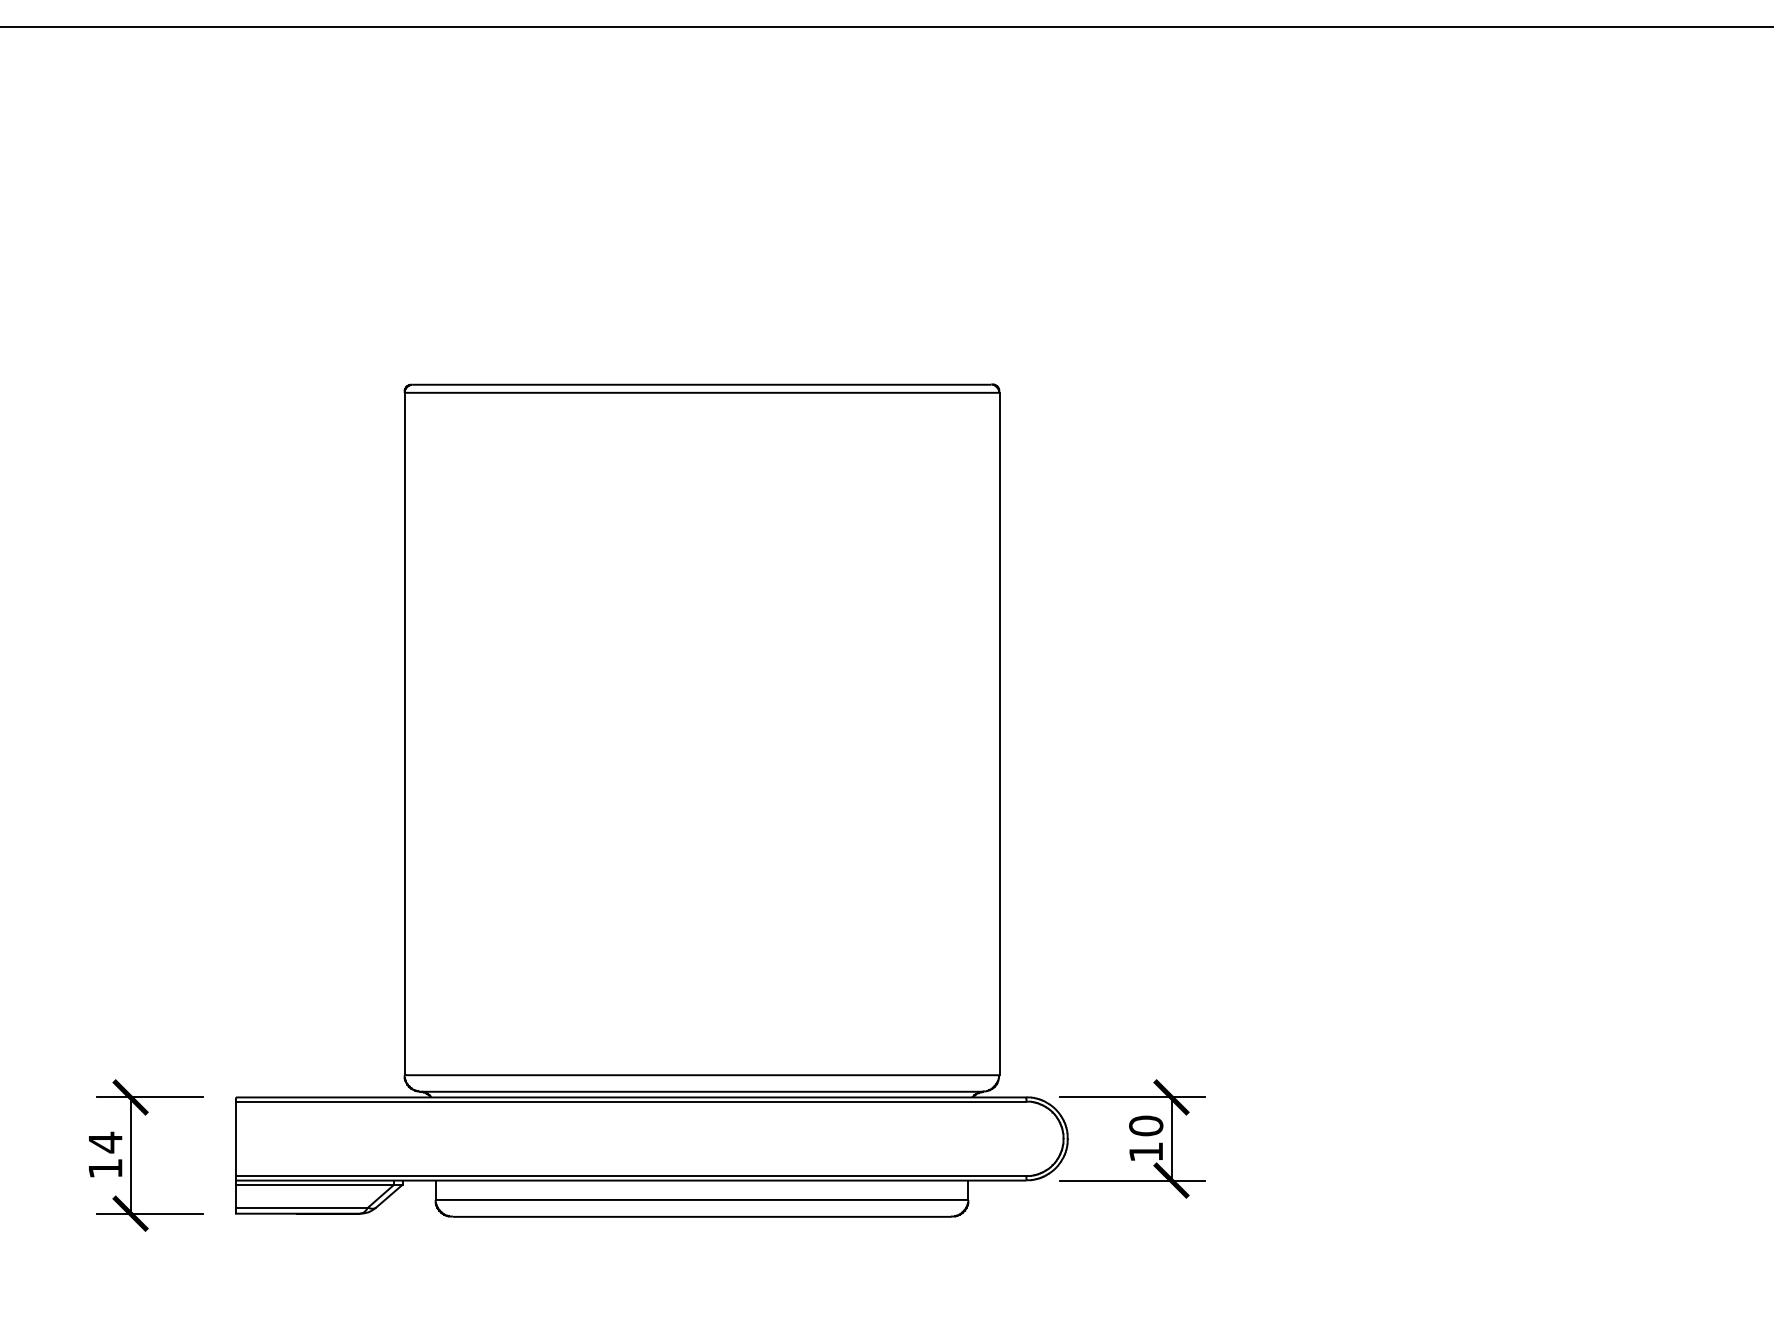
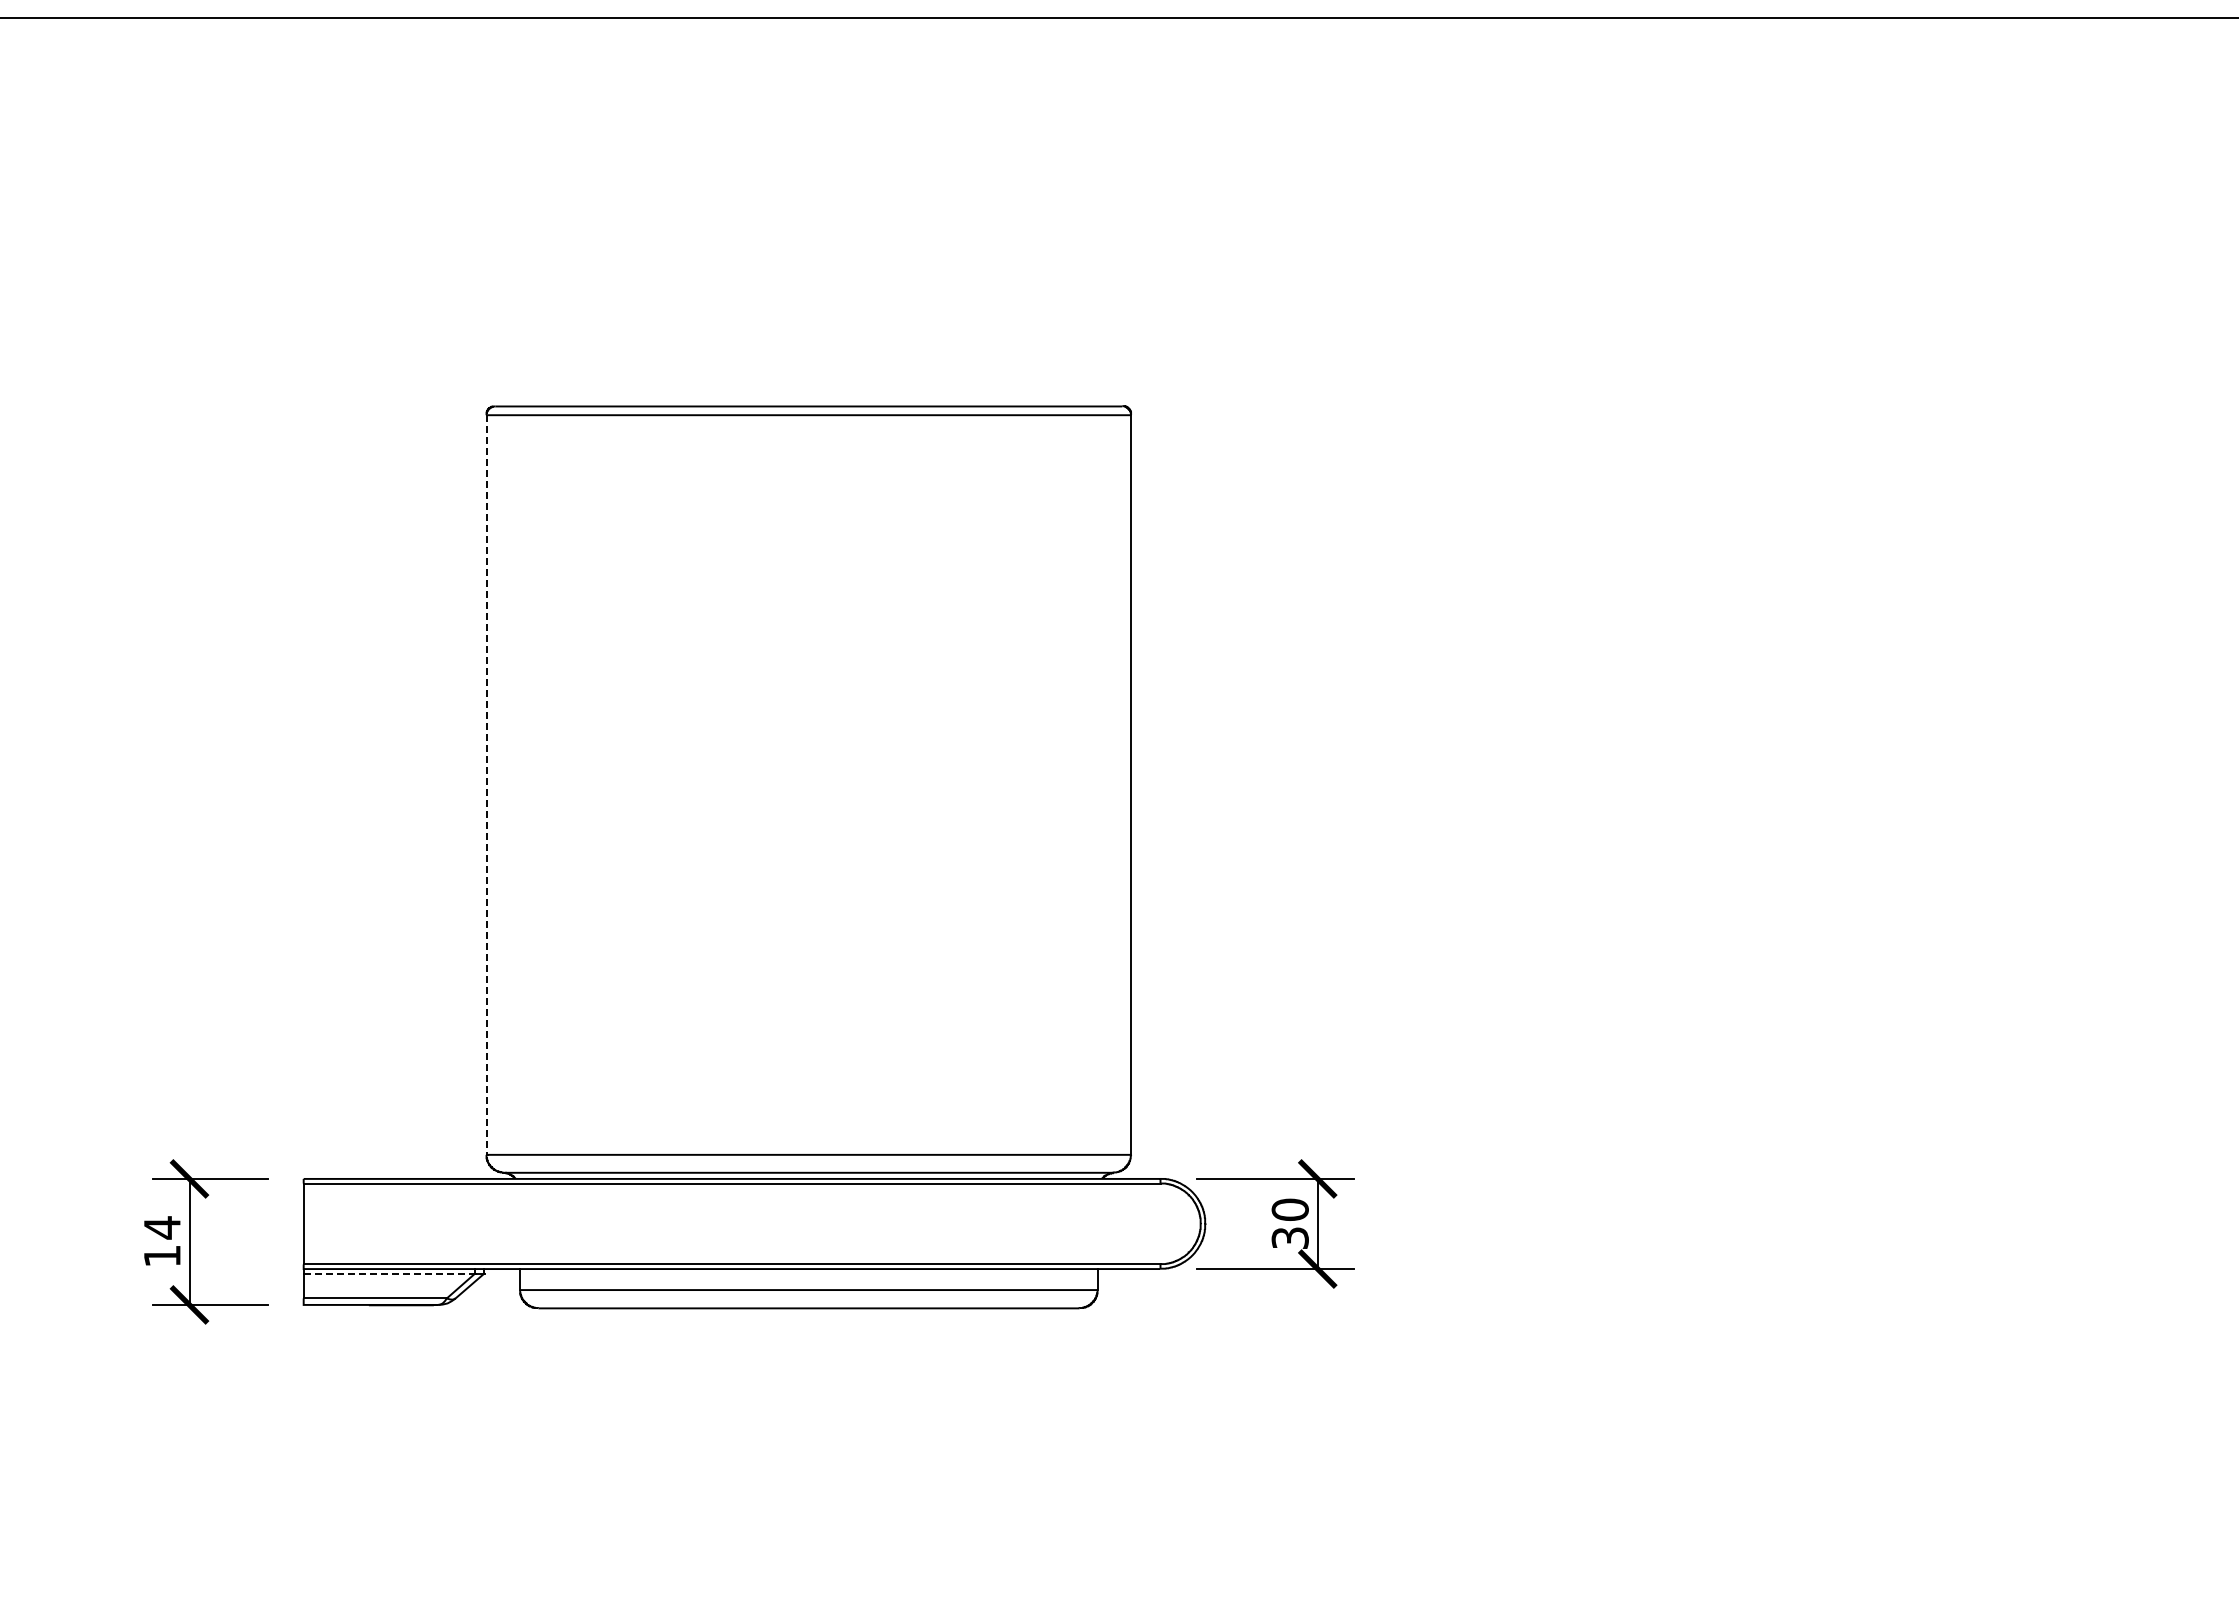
line: (404, 734) -> (486, 785), solid -> dashed
text: (1145, 1151) -> (1289, 1237), 10 -> 30
line: (315, 1184) -> (389, 1273), solid -> dashed

